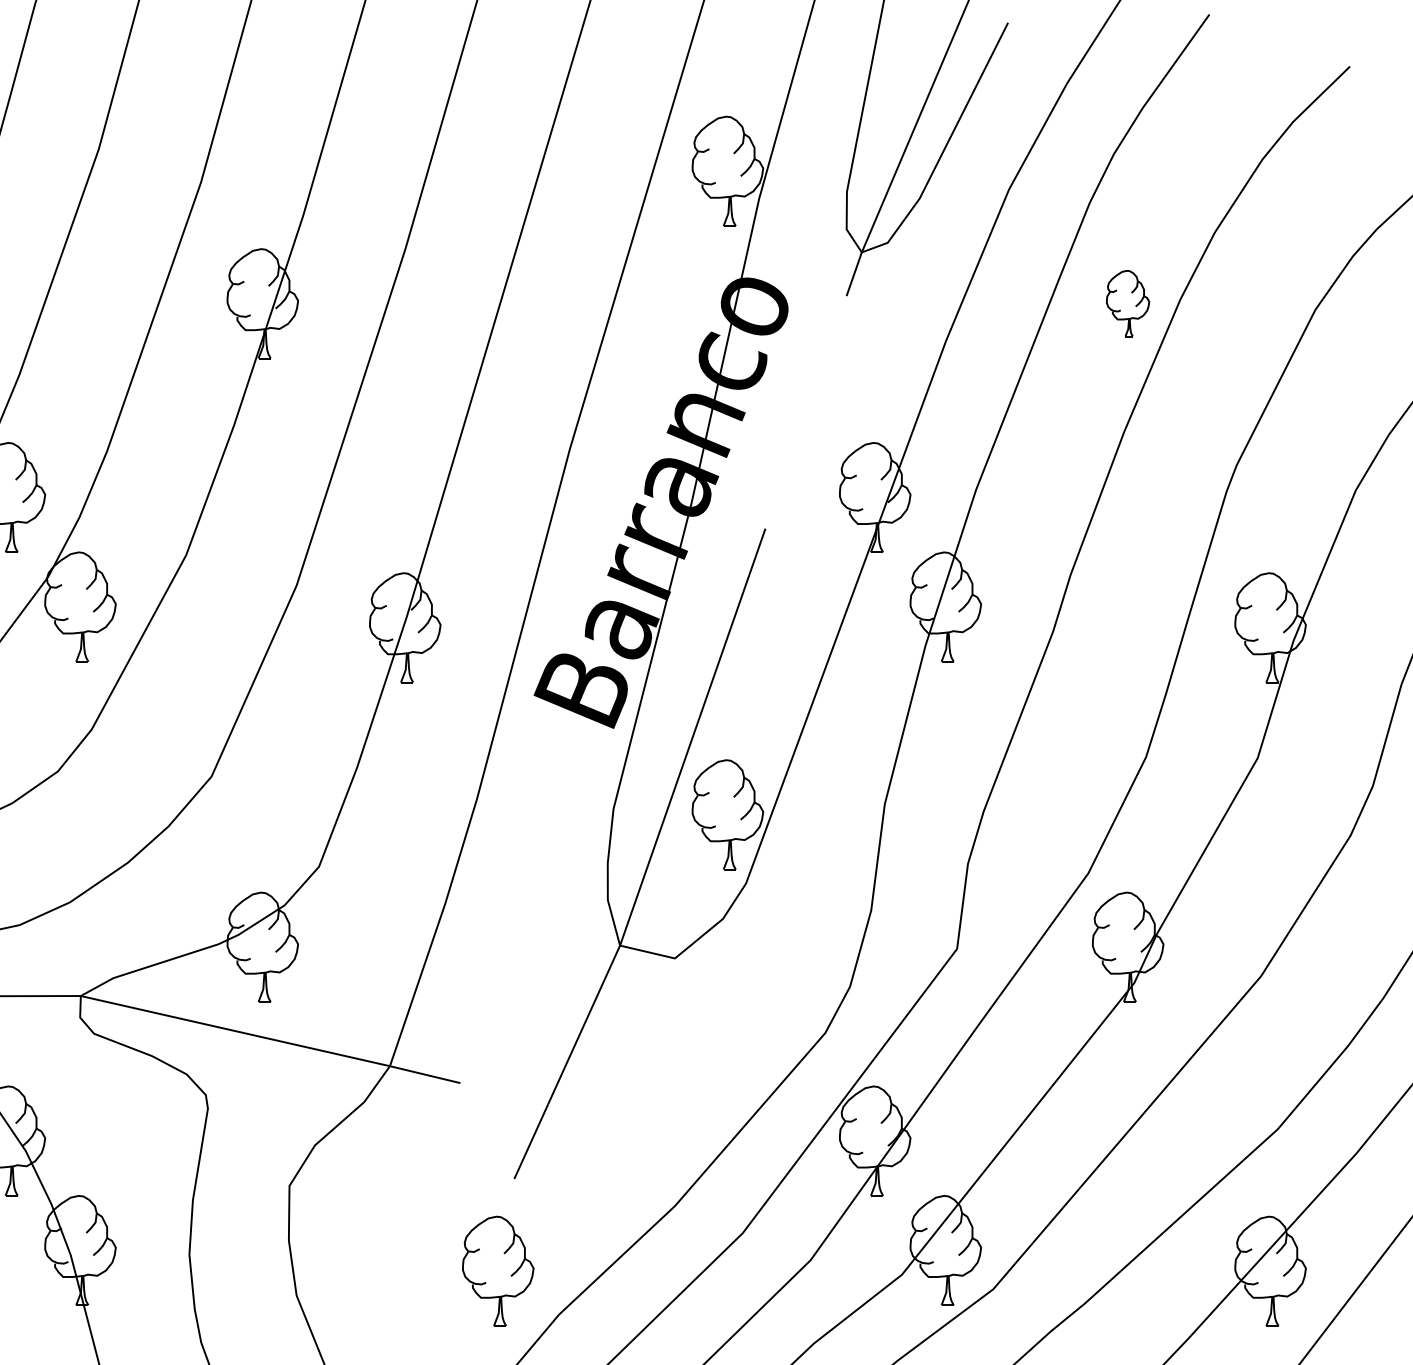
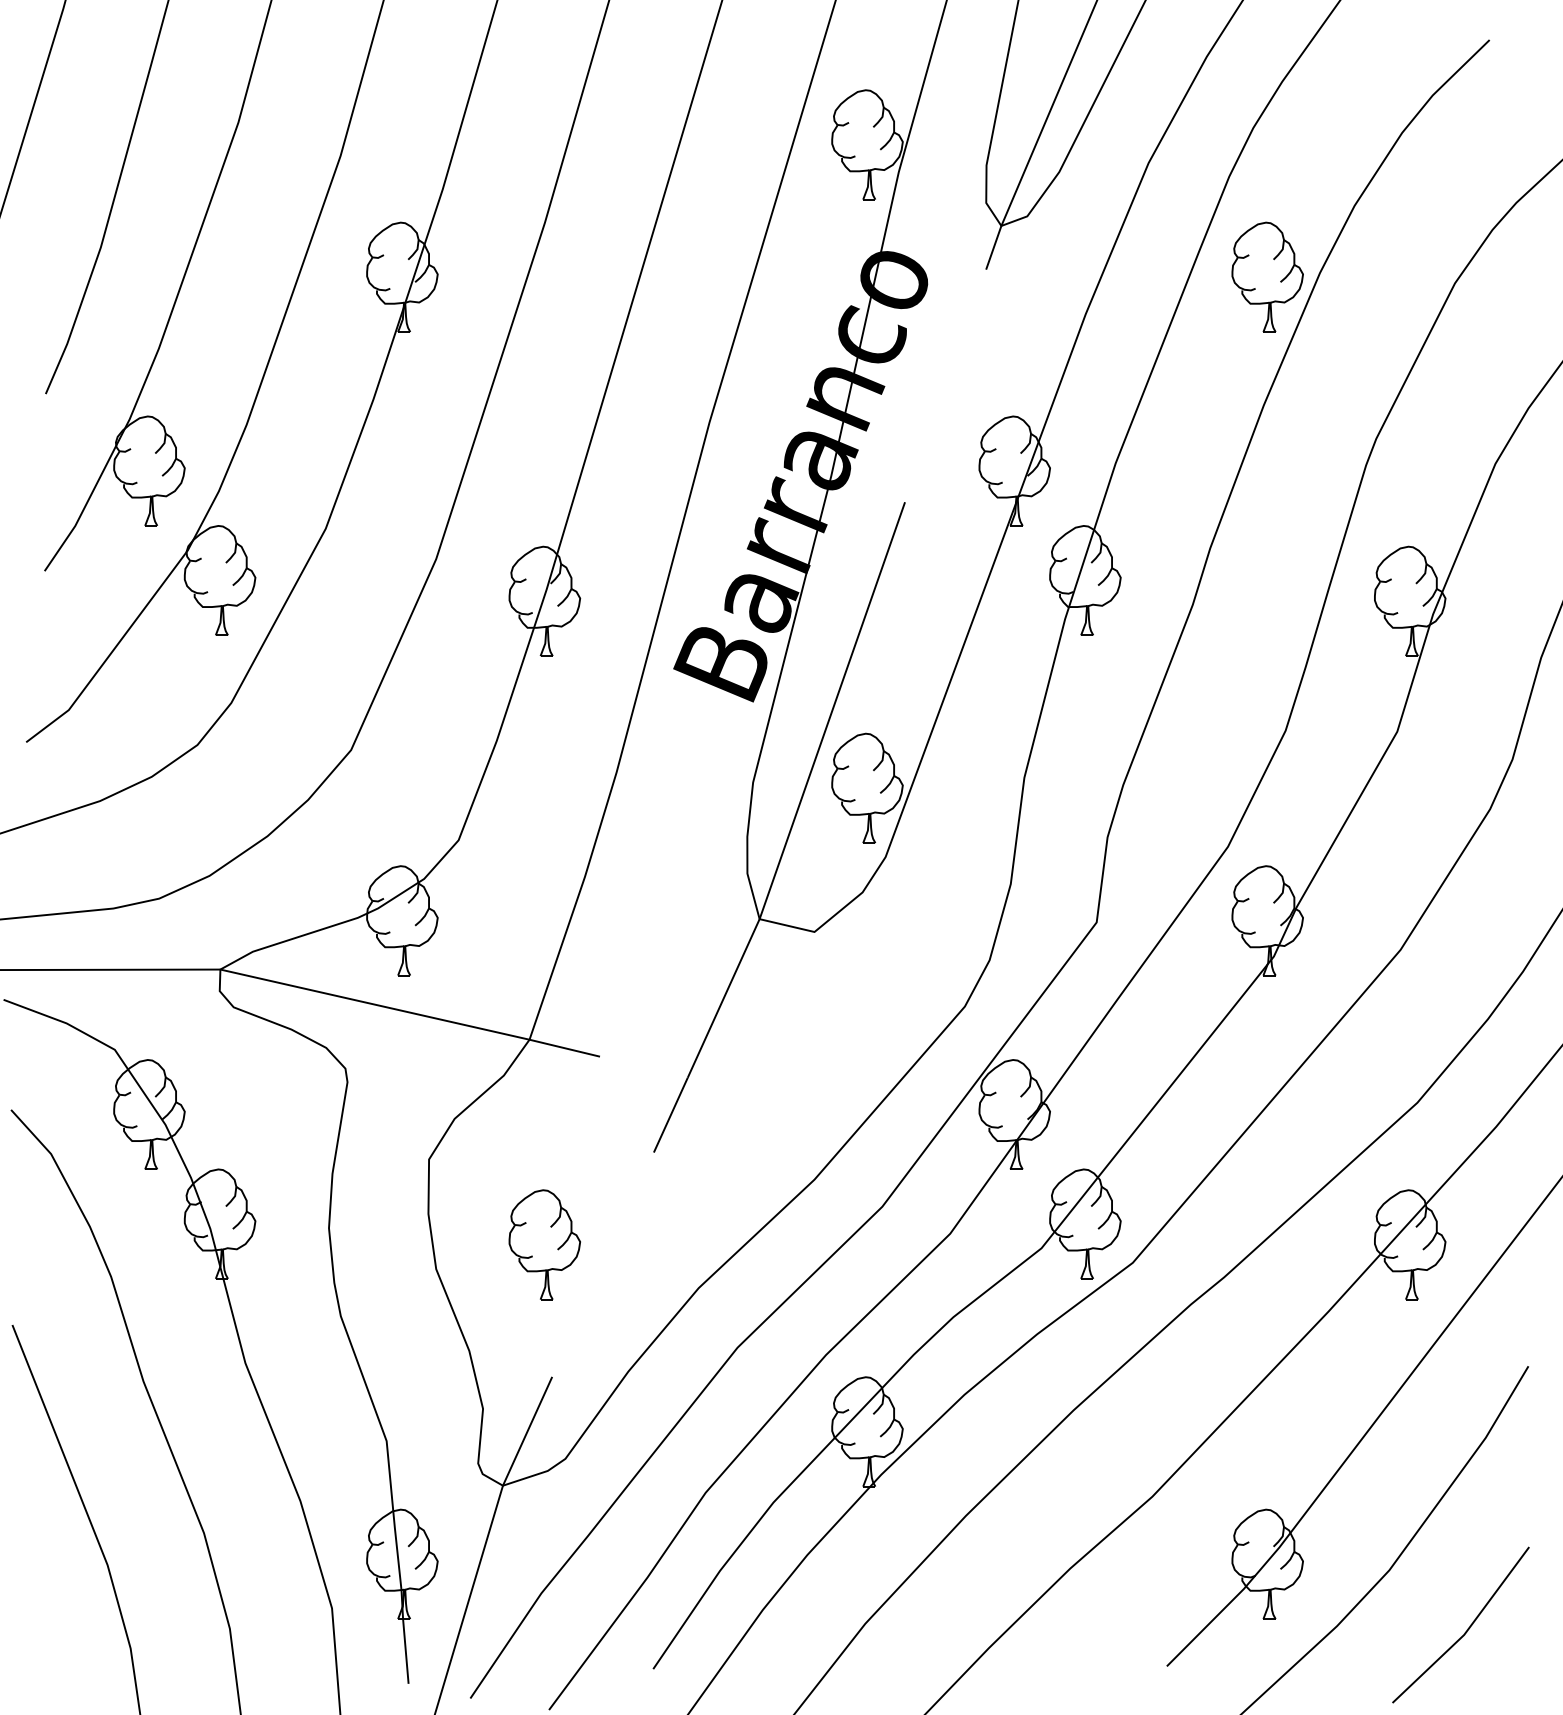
part: (1127, 302) -> (1267, 276), size x1.67
part: (497, 1270) -> (544, 1244), moved

